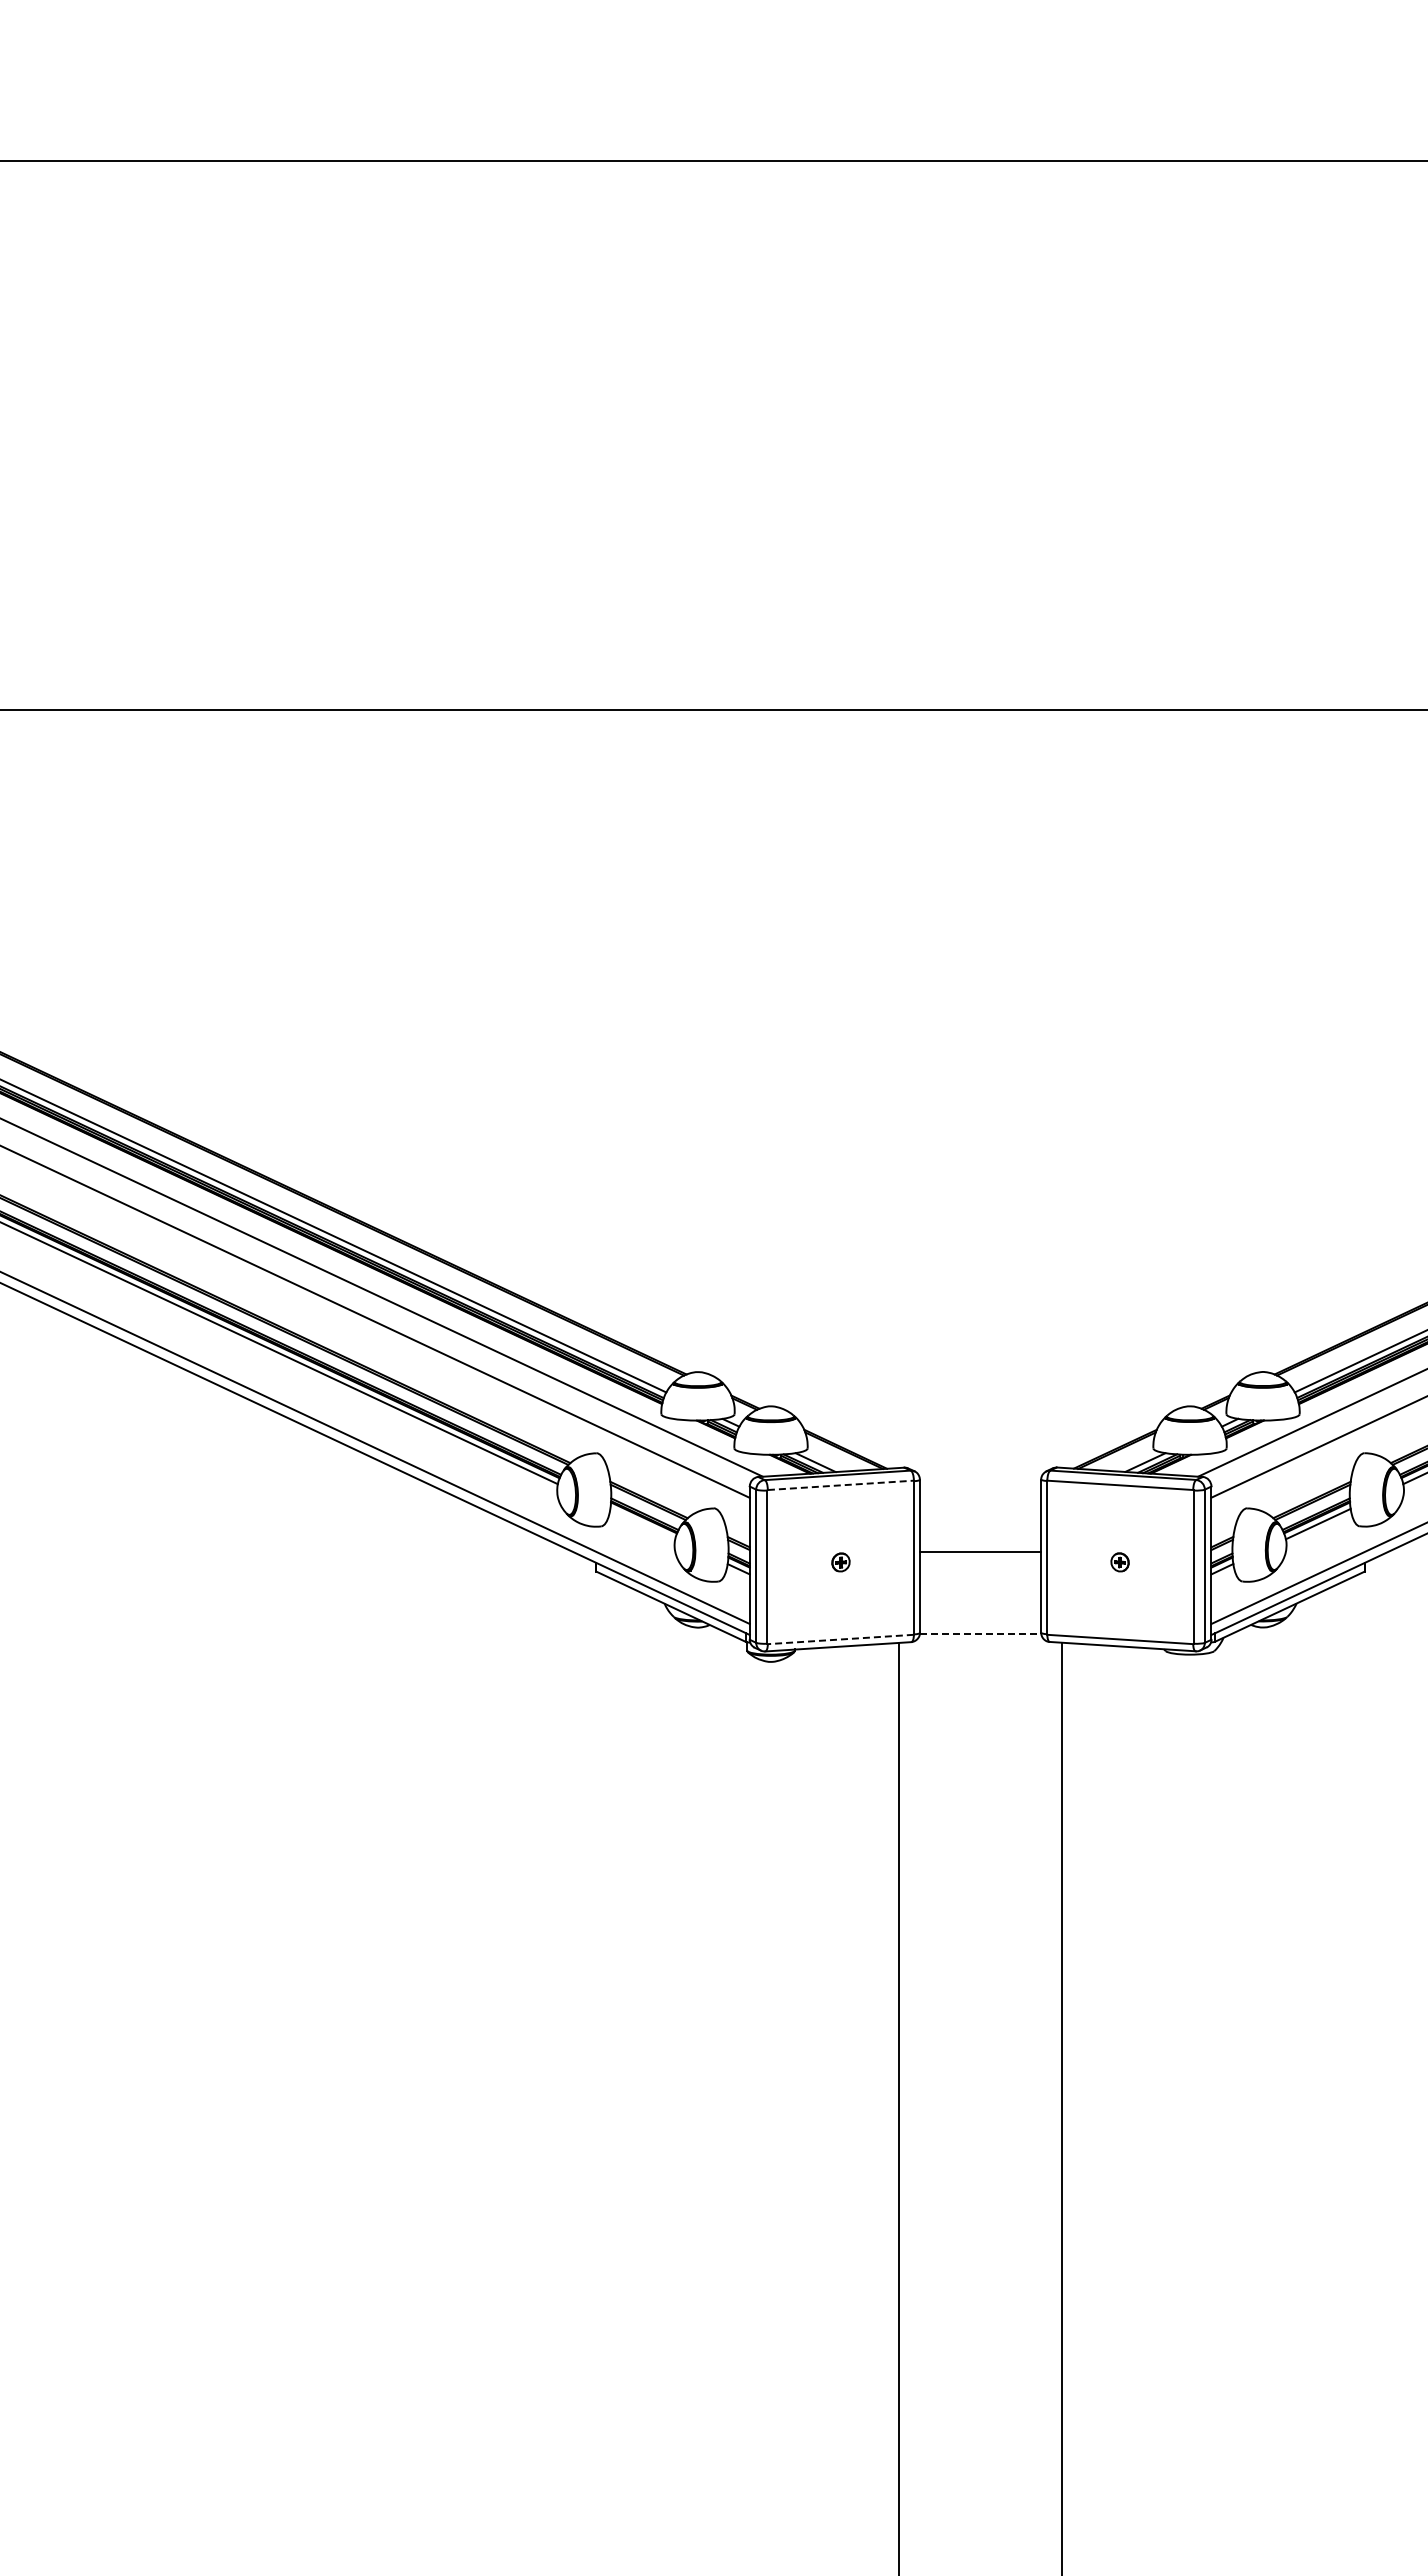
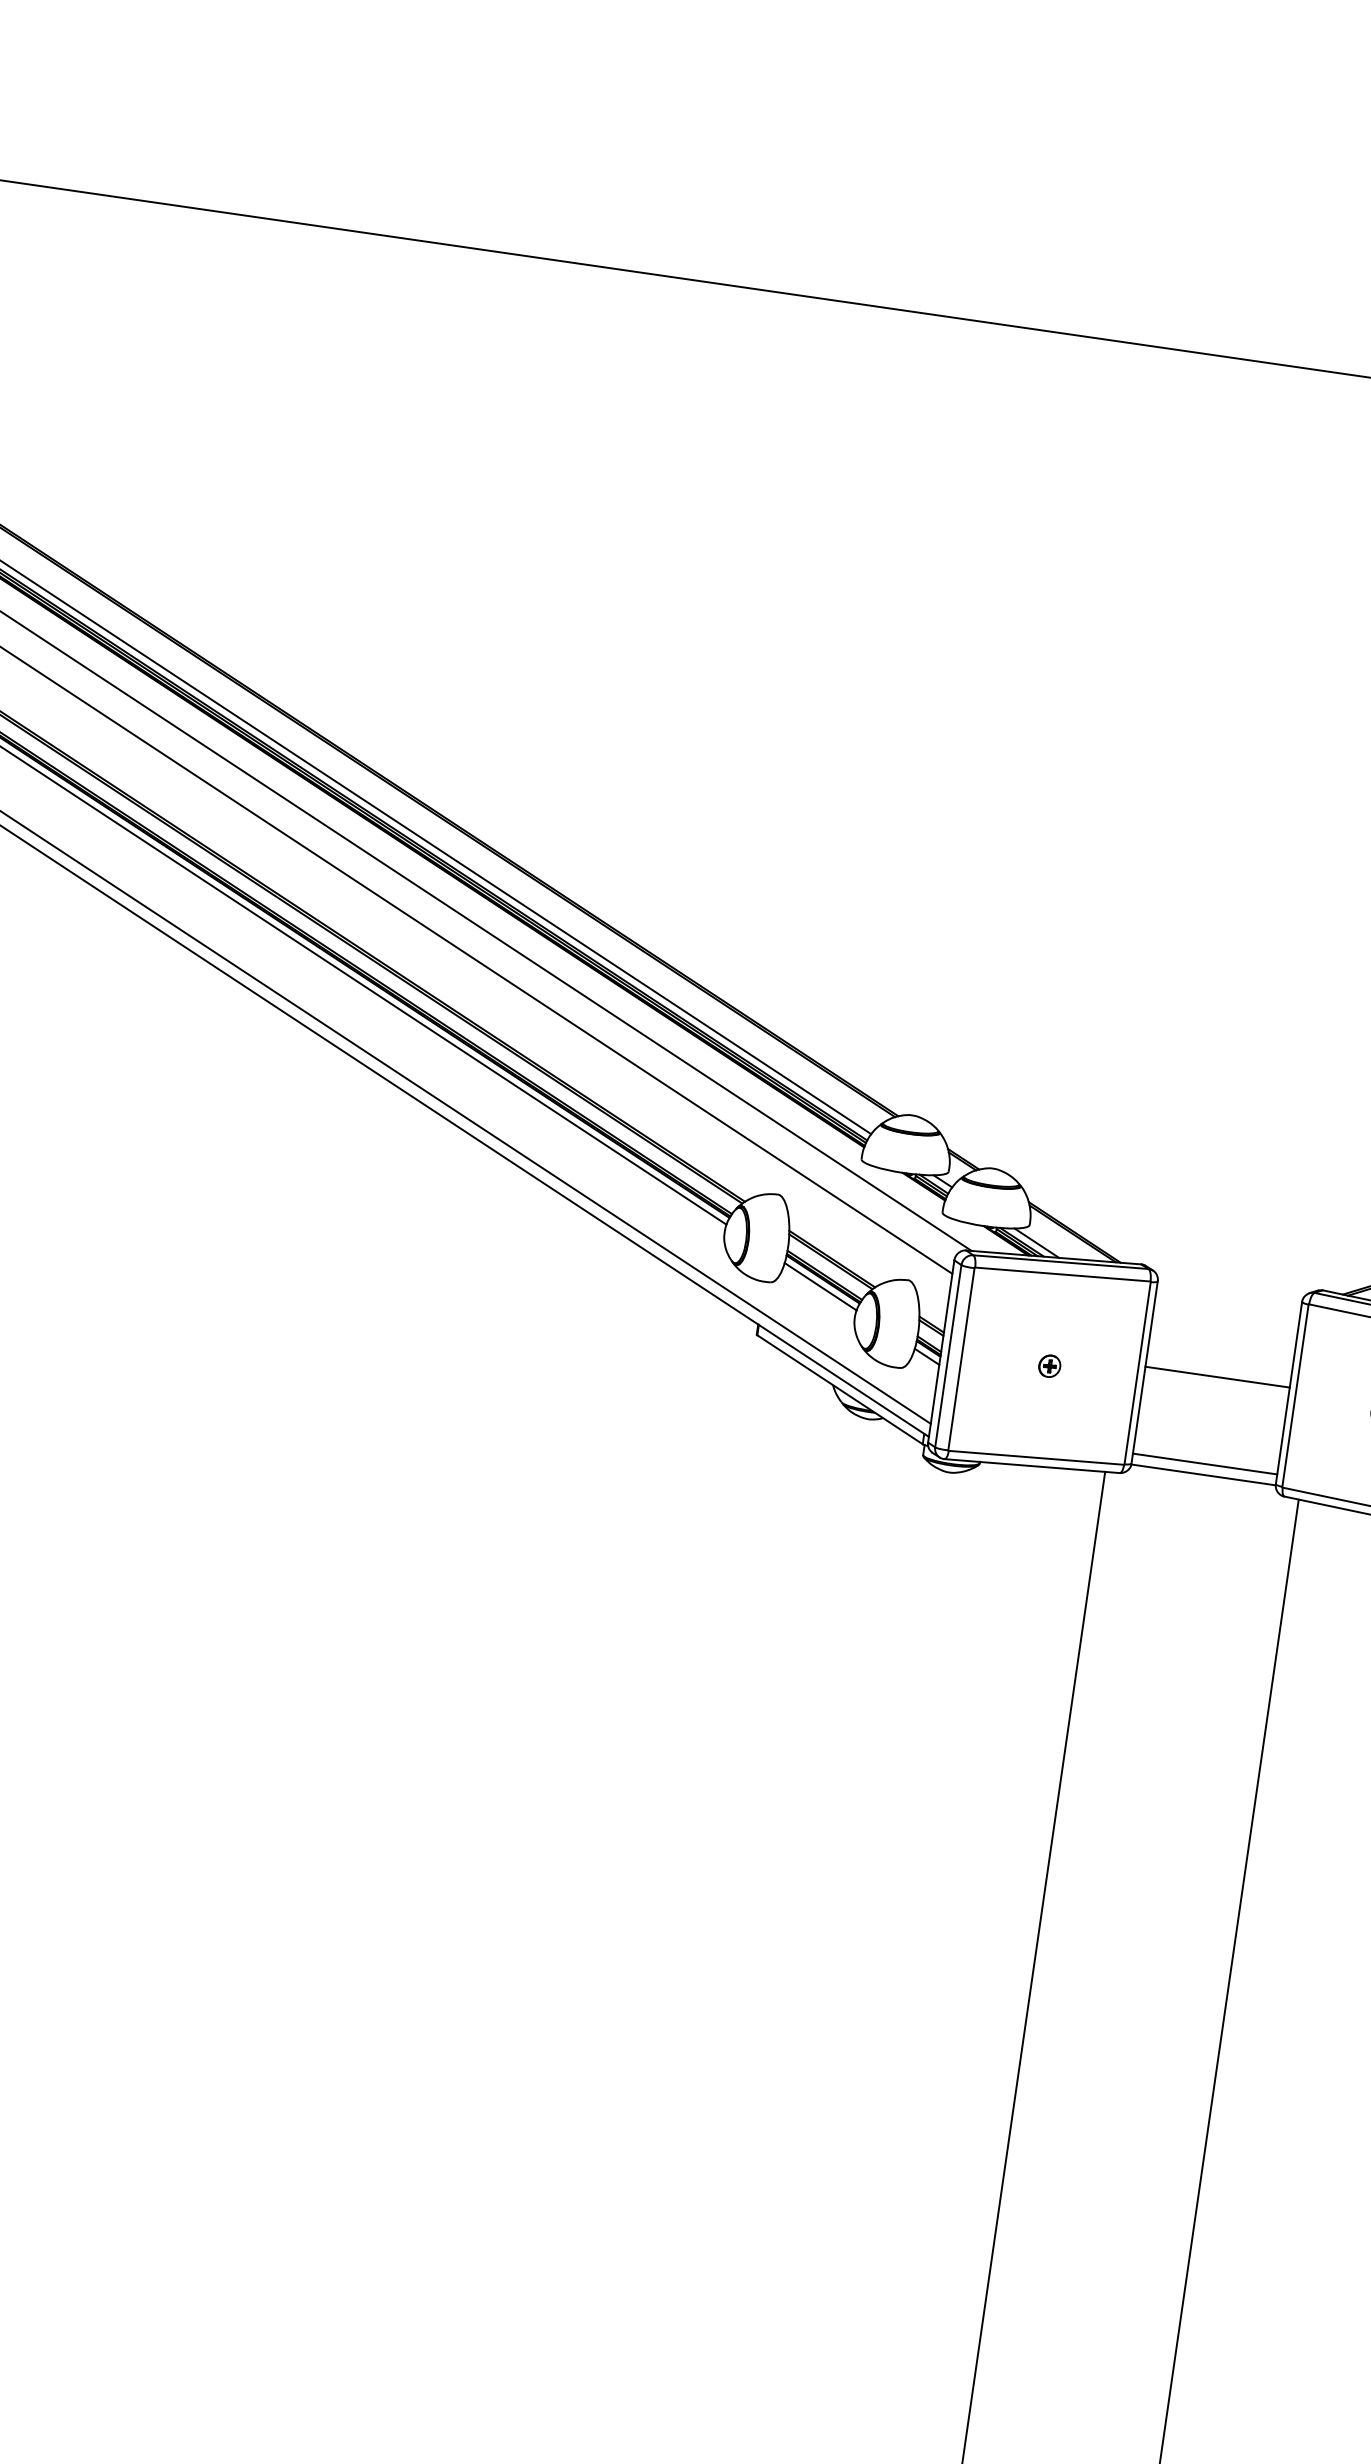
line: (841, 1485) -> (1063, 1274), dashed -> solid
line: (642, 1523) -> (820, 1285), added
line: (980, 1624) -> (1205, 1463), added
line: (980, 1633) -> (1203, 1474), dashed -> solid
line: (840, 1639) -> (1036, 1457), dashed -> solid

